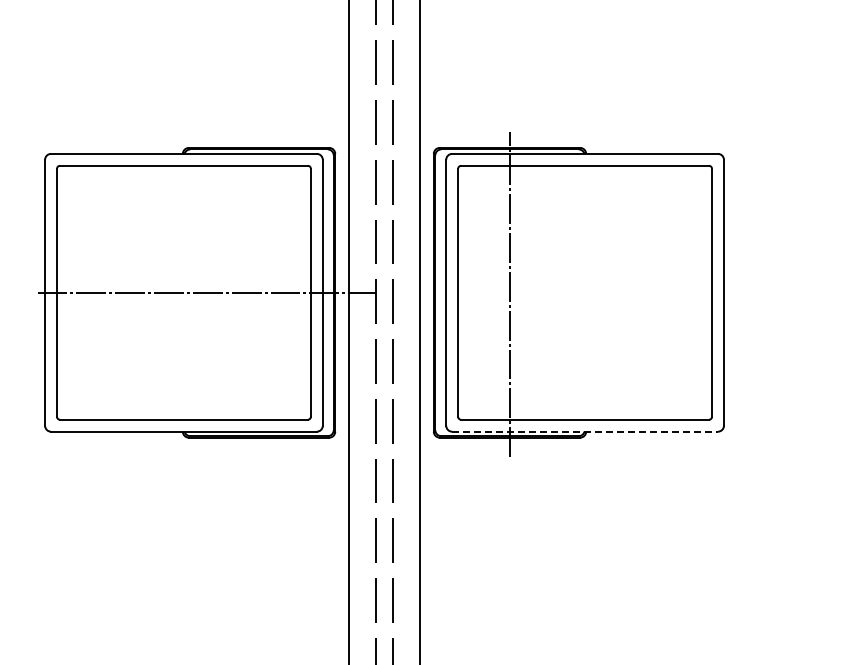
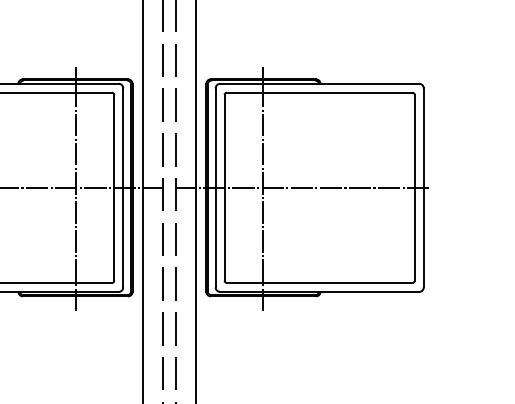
line: (562, 292) -> (302, 187), added
line: (259, 294) -> (75, 189), added
line: (585, 431) -> (320, 291), dashed -> solid

